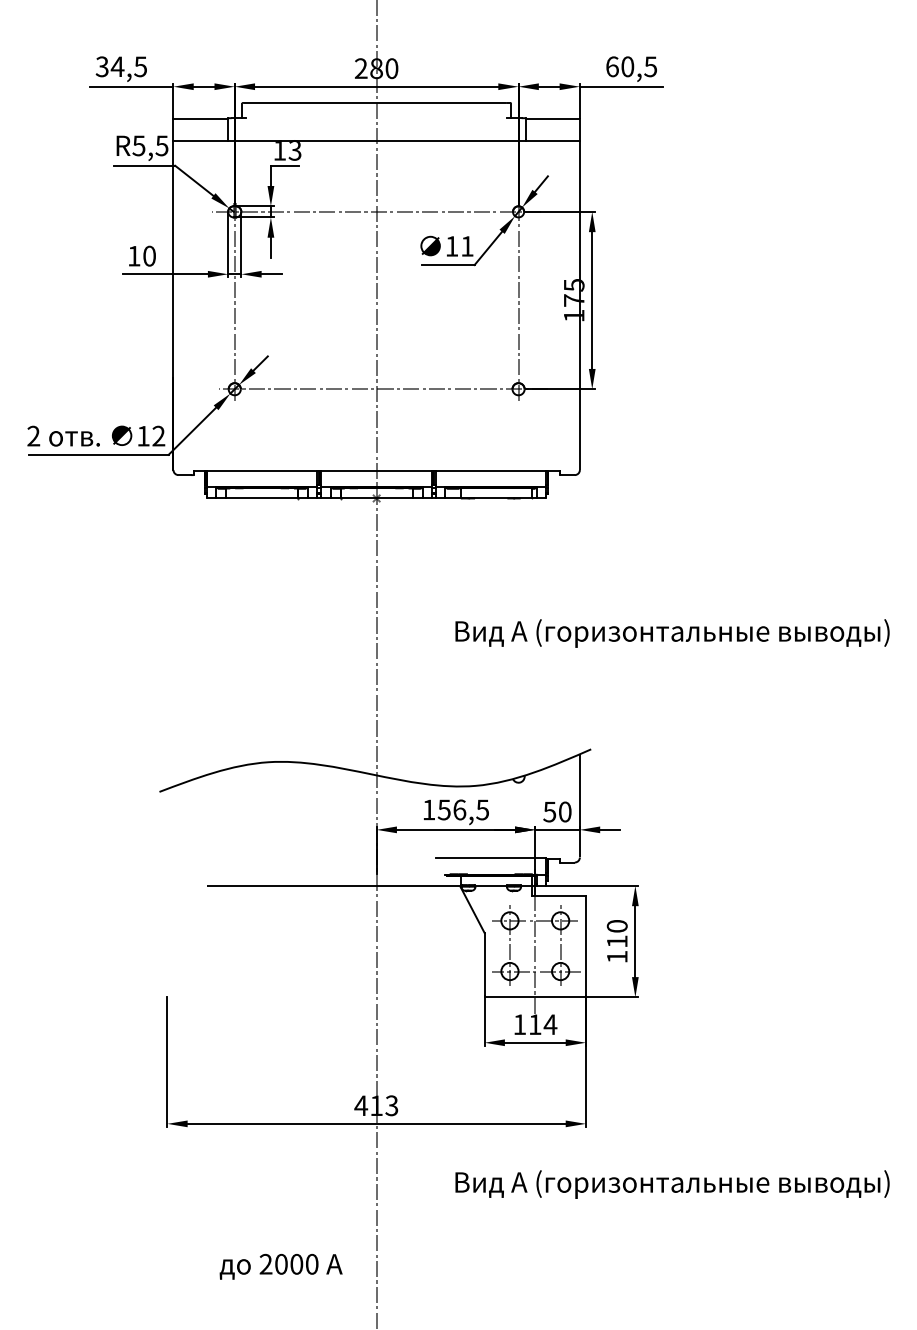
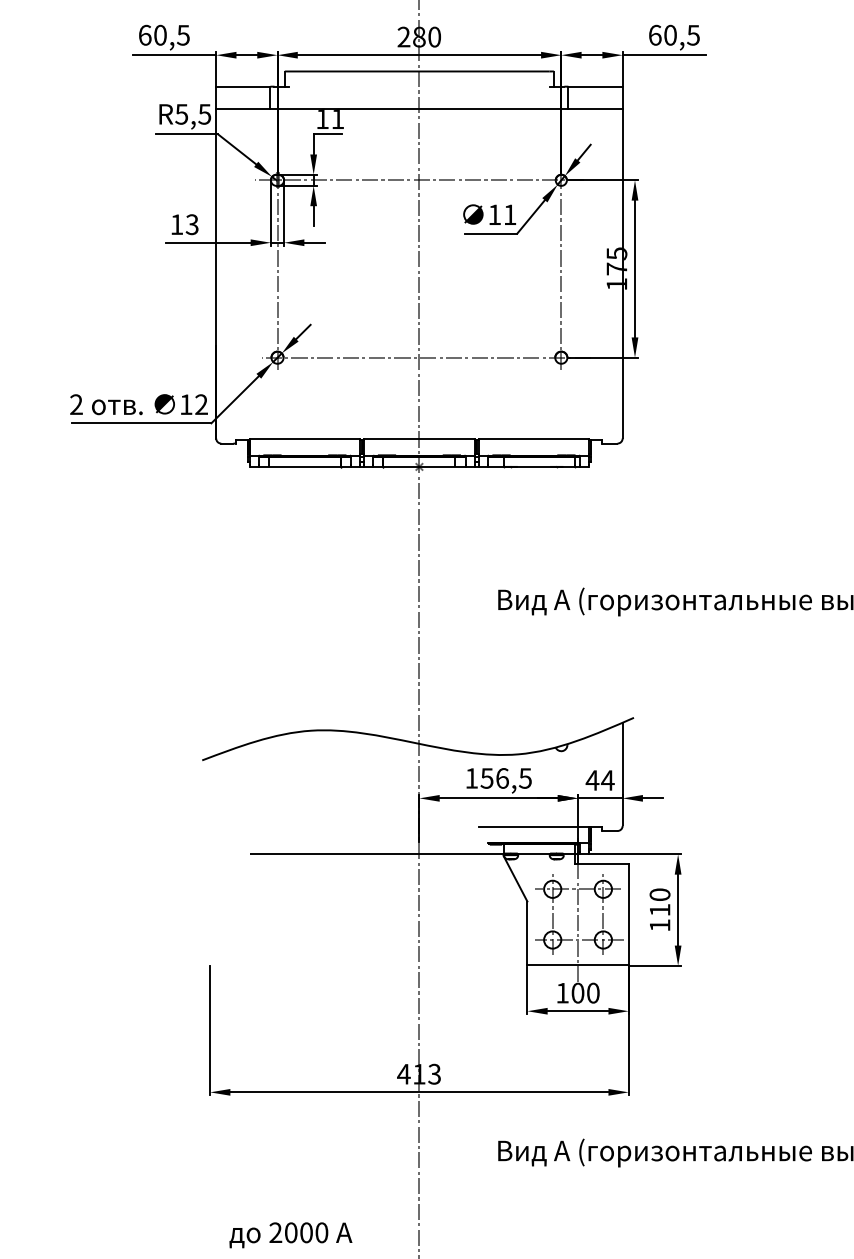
text: (109, 66) -> (152, 34), 34,5 -> 60,5
text: (294, 151) -> (337, 119), 13 -> 11
text: (149, 255) -> (192, 223), 10 -> 13
text: (557, 811) -> (600, 779), 50 -> 44
text: (543, 1024) -> (586, 992), 114 -> 100
text: (280, 1266) -> (290, 1234), moved

